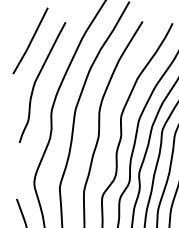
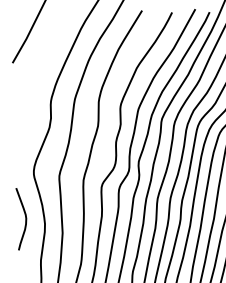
curve: (37, 80) -> (36, 69), removed

